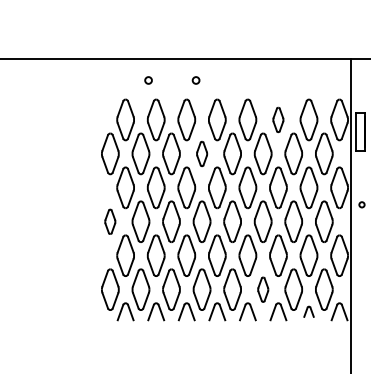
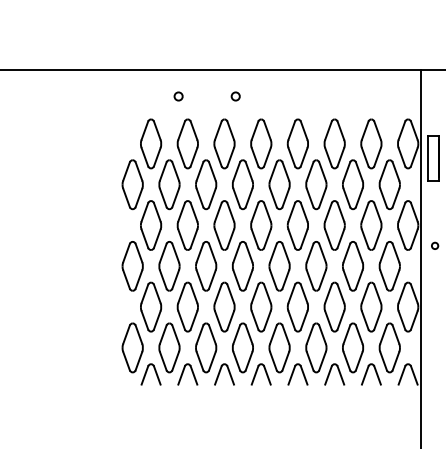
part: (278, 119) -> (334, 143), size x1.67
part: (201, 153) -> (242, 184), size x1.67
part: (110, 221) -> (132, 266), size x1.67
part: (263, 289) -> (316, 347), size x1.67
part: (309, 311) -> (371, 374), size x1.67

